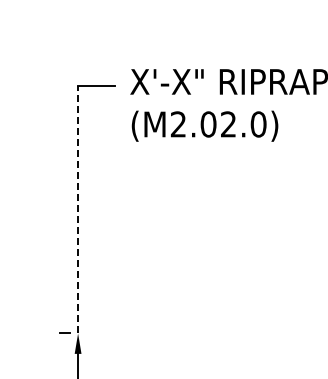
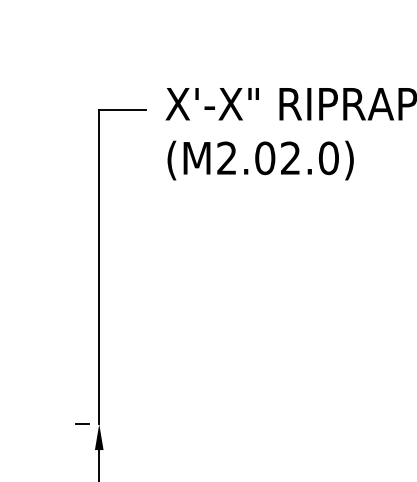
line: (78, 209) -> (99, 266), dashed -> solid

